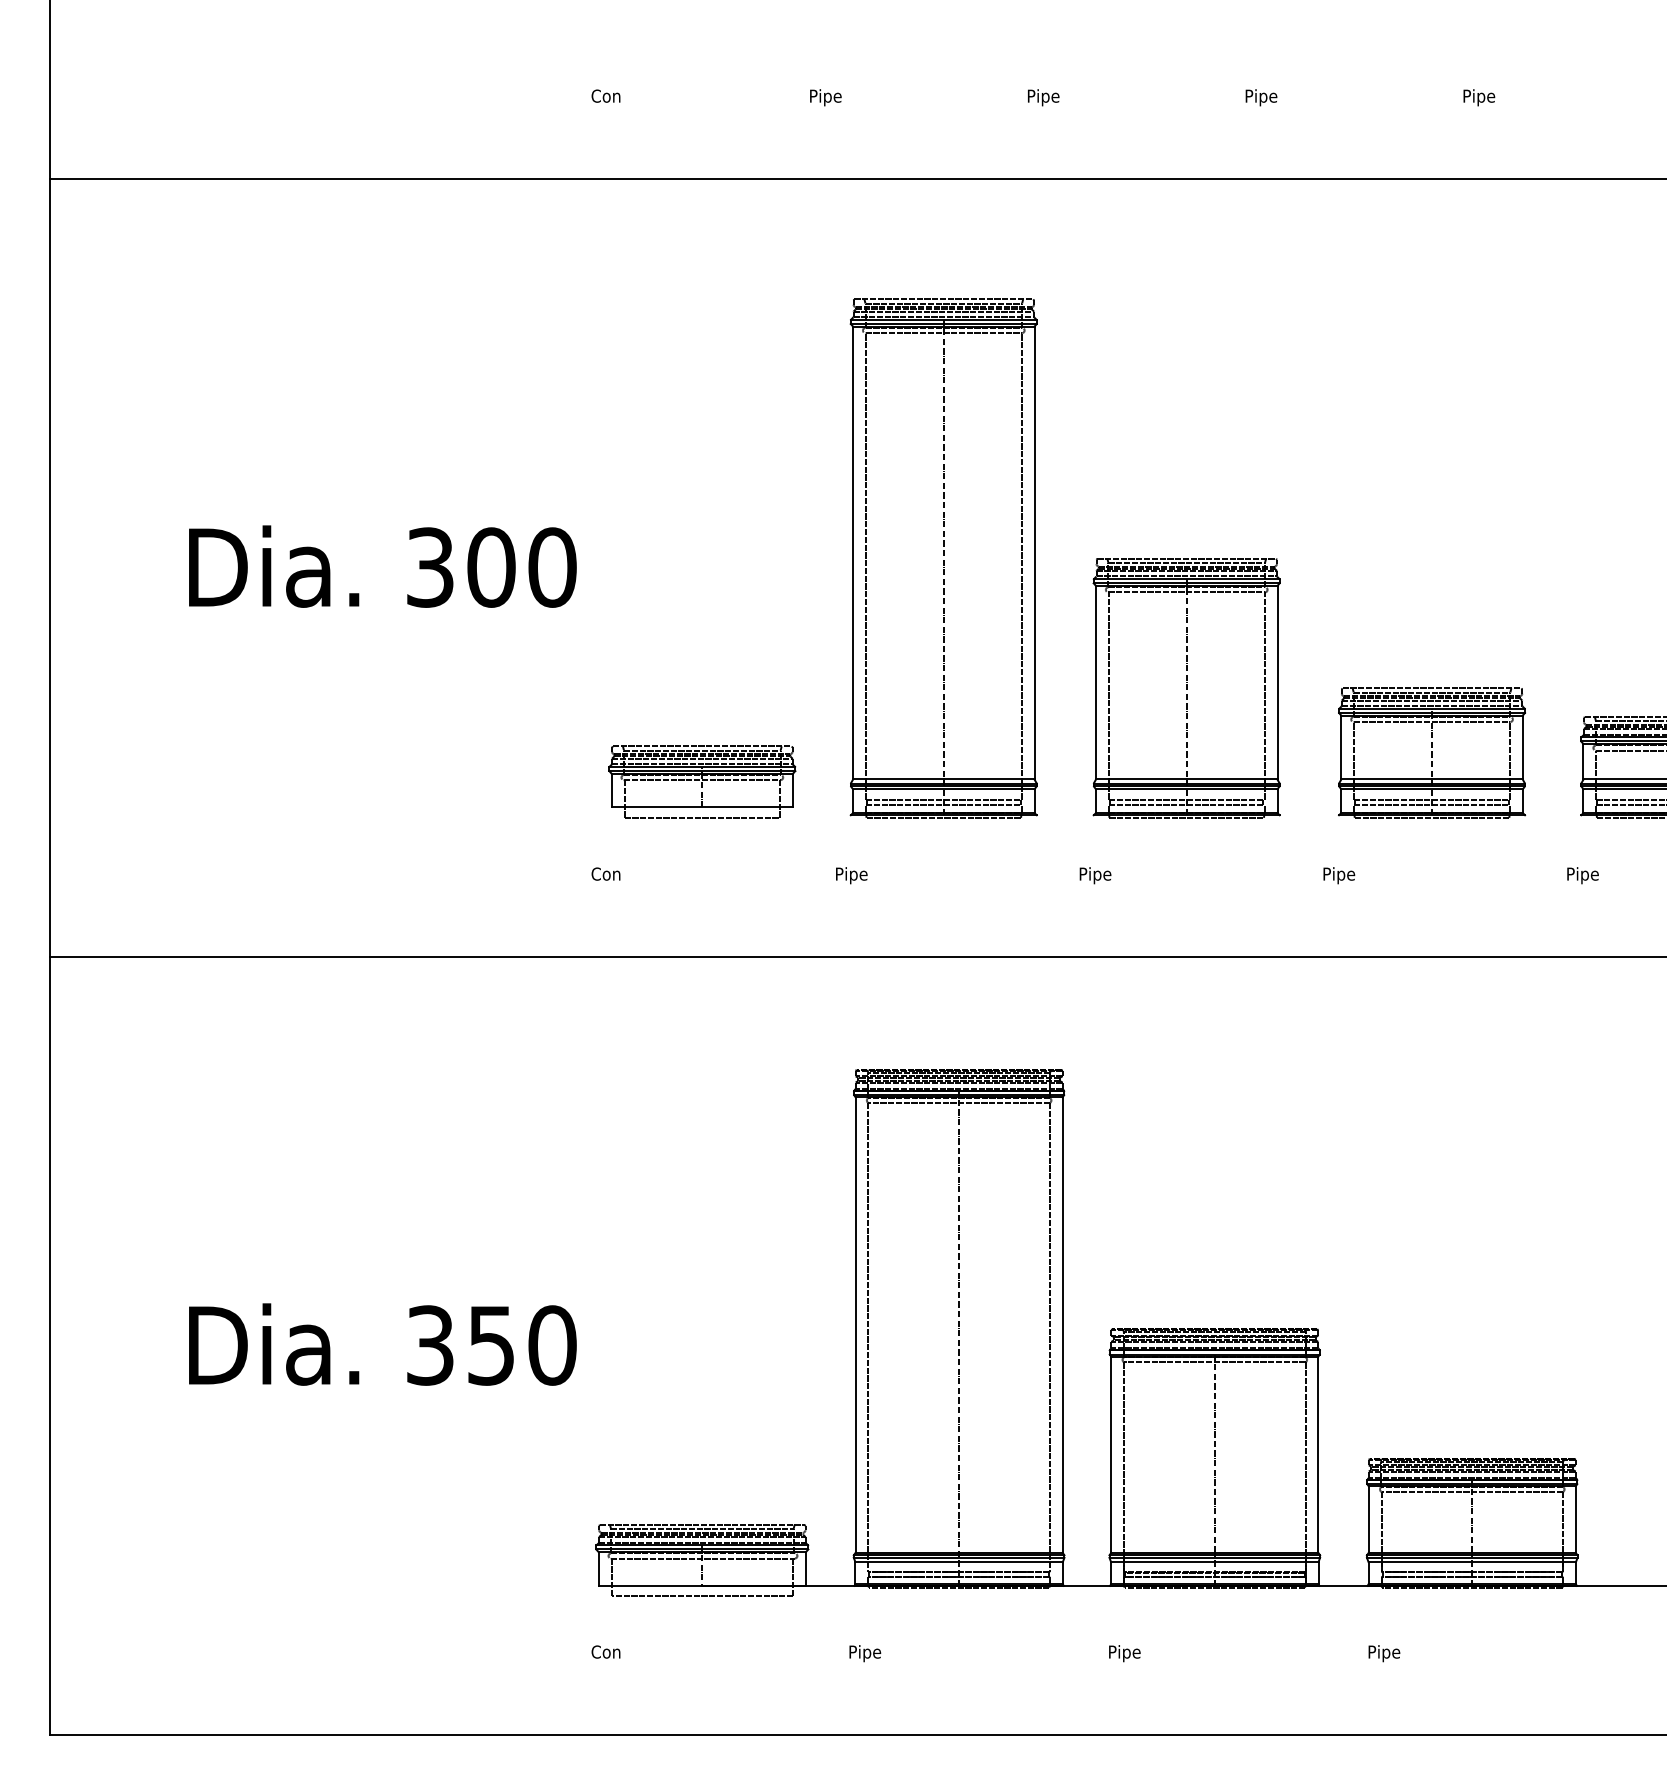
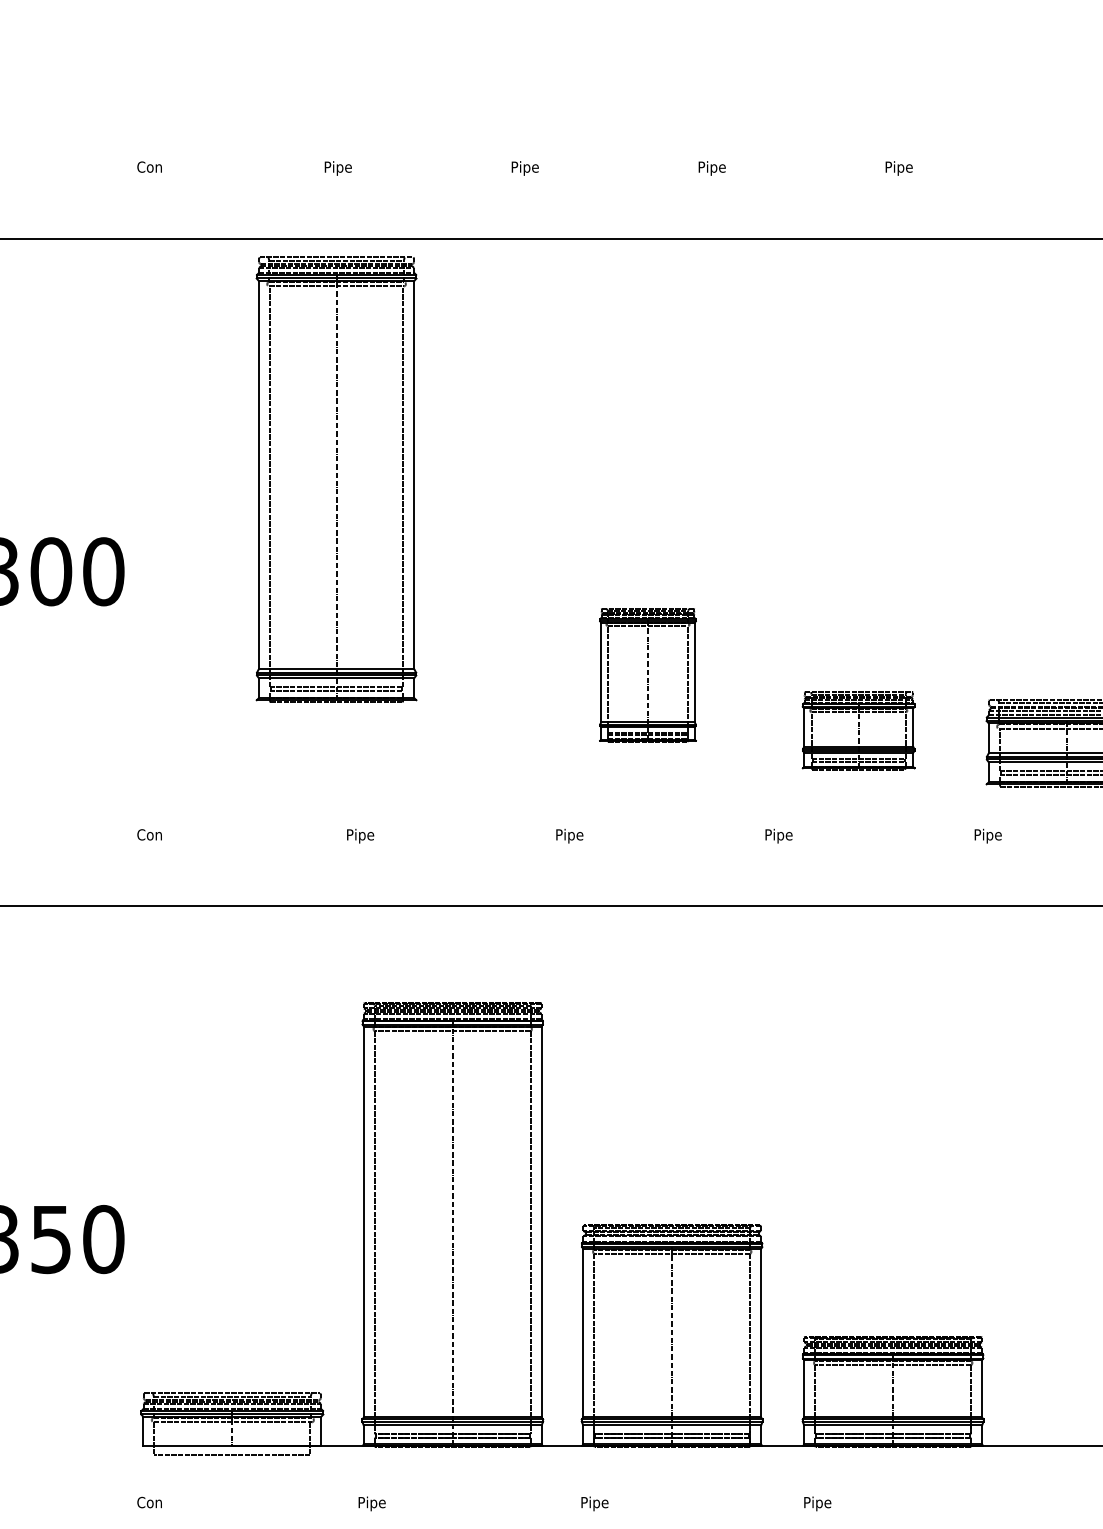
part: (943, 558) -> (336, 479), moved
part: (1186, 688) -> (647, 675), size x0.6
part: (1432, 752) -> (859, 730), size x0.7
part: (702, 781) -> (232, 755), removed

